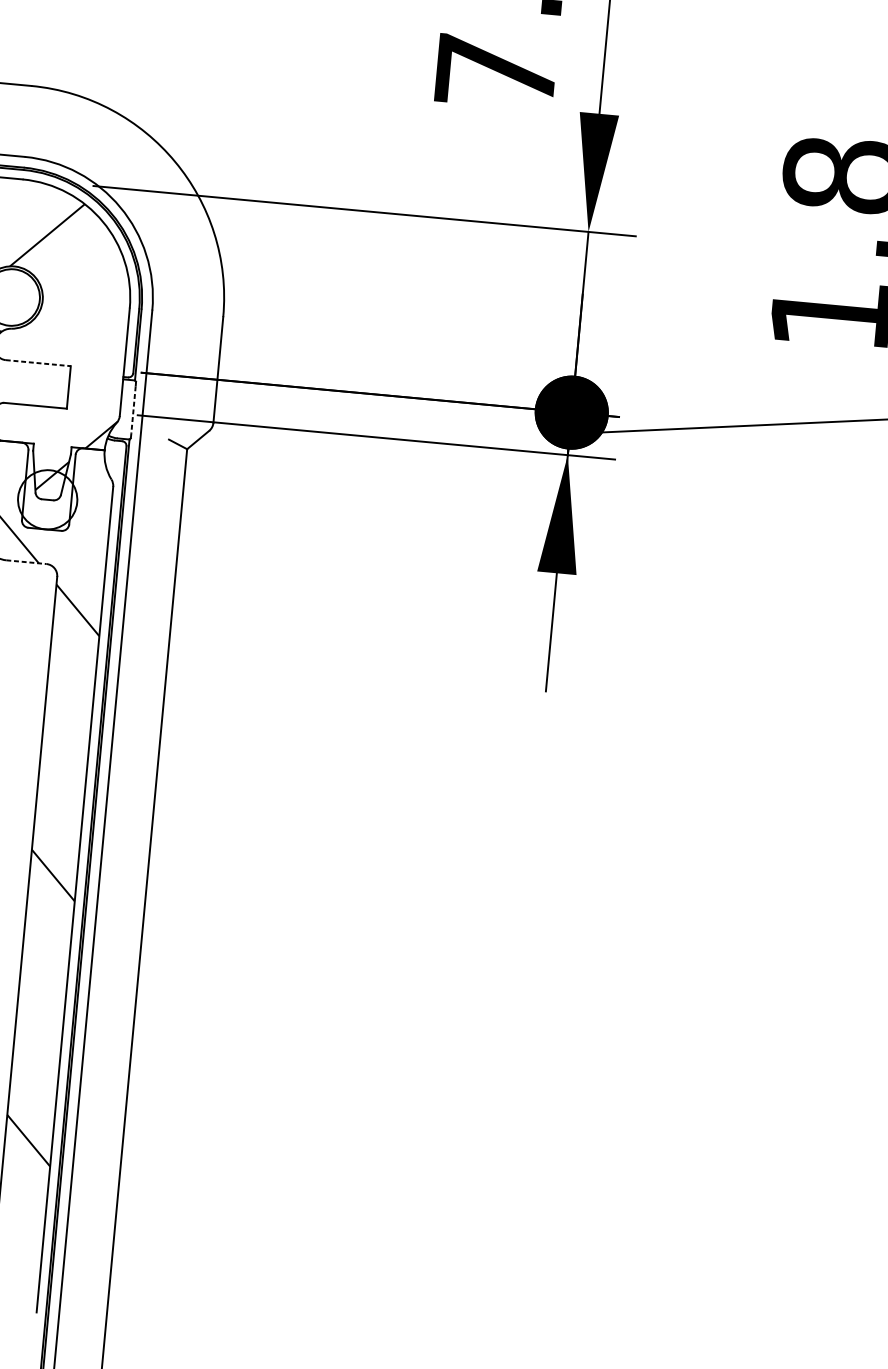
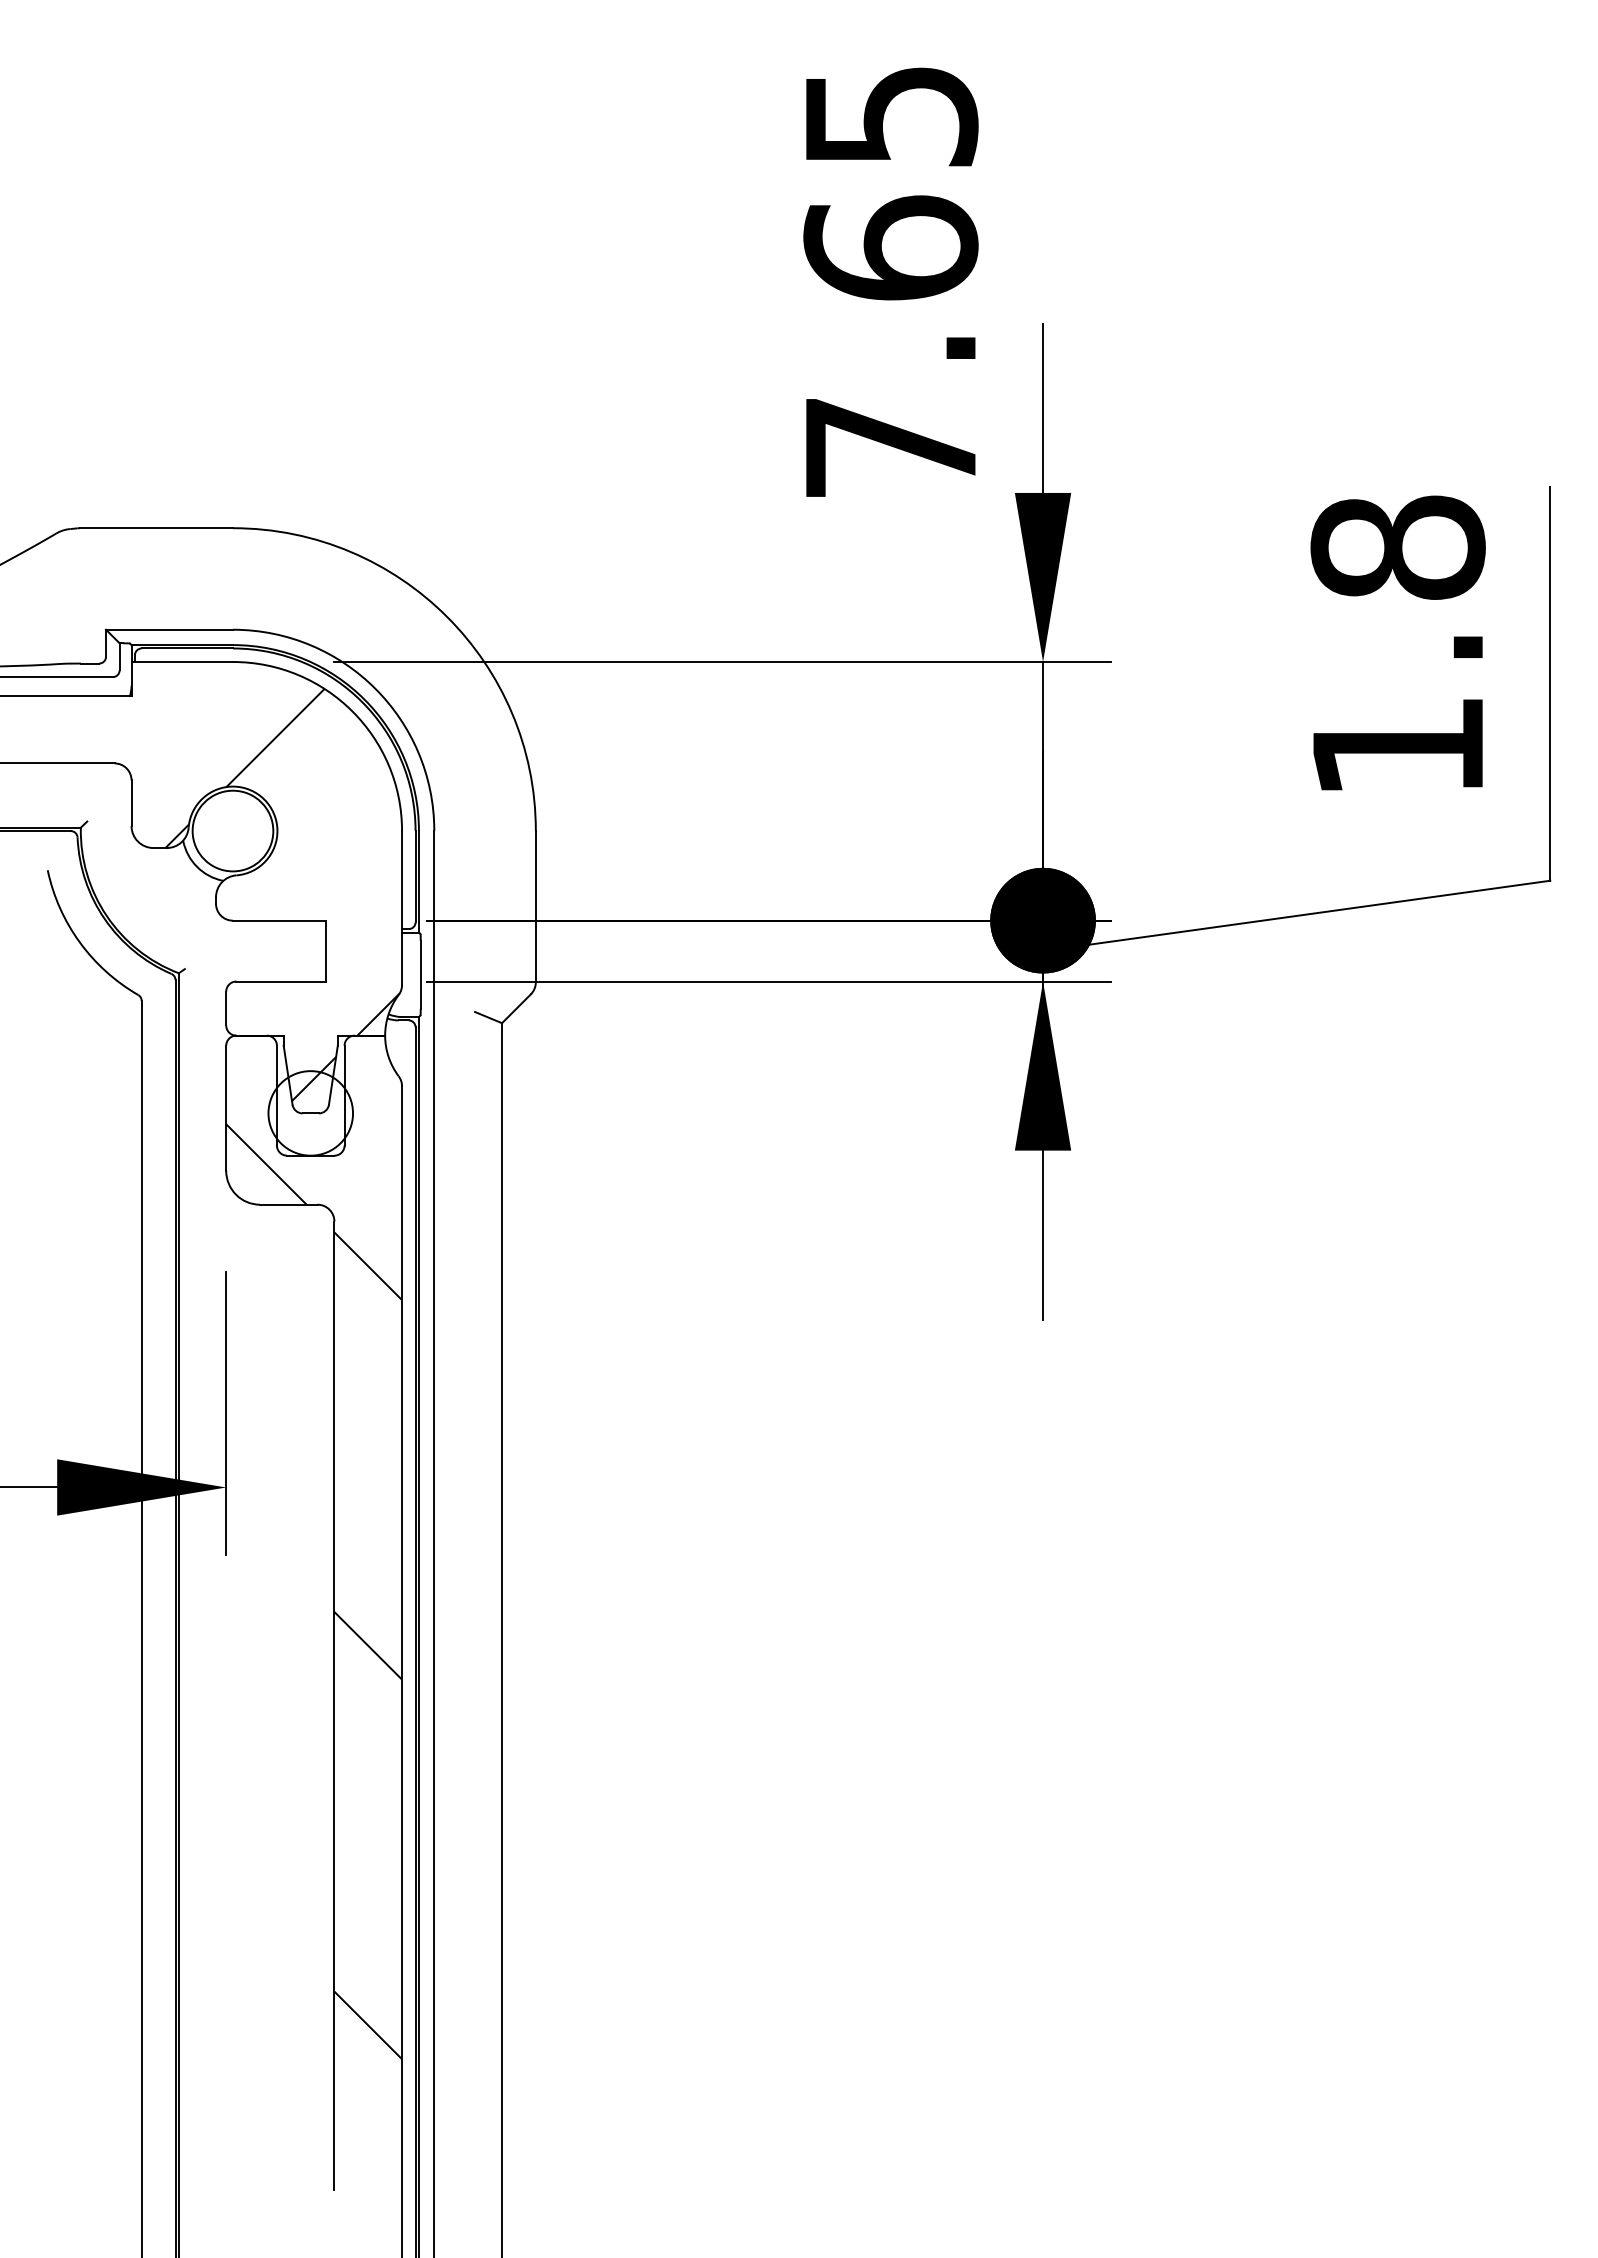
line: (38, 363) -> (279, 920), dashed -> solid
line: (133, 409) -> (420, 974), dashed -> solid
line: (26, 562) -> (288, 1204), dashed -> solid

